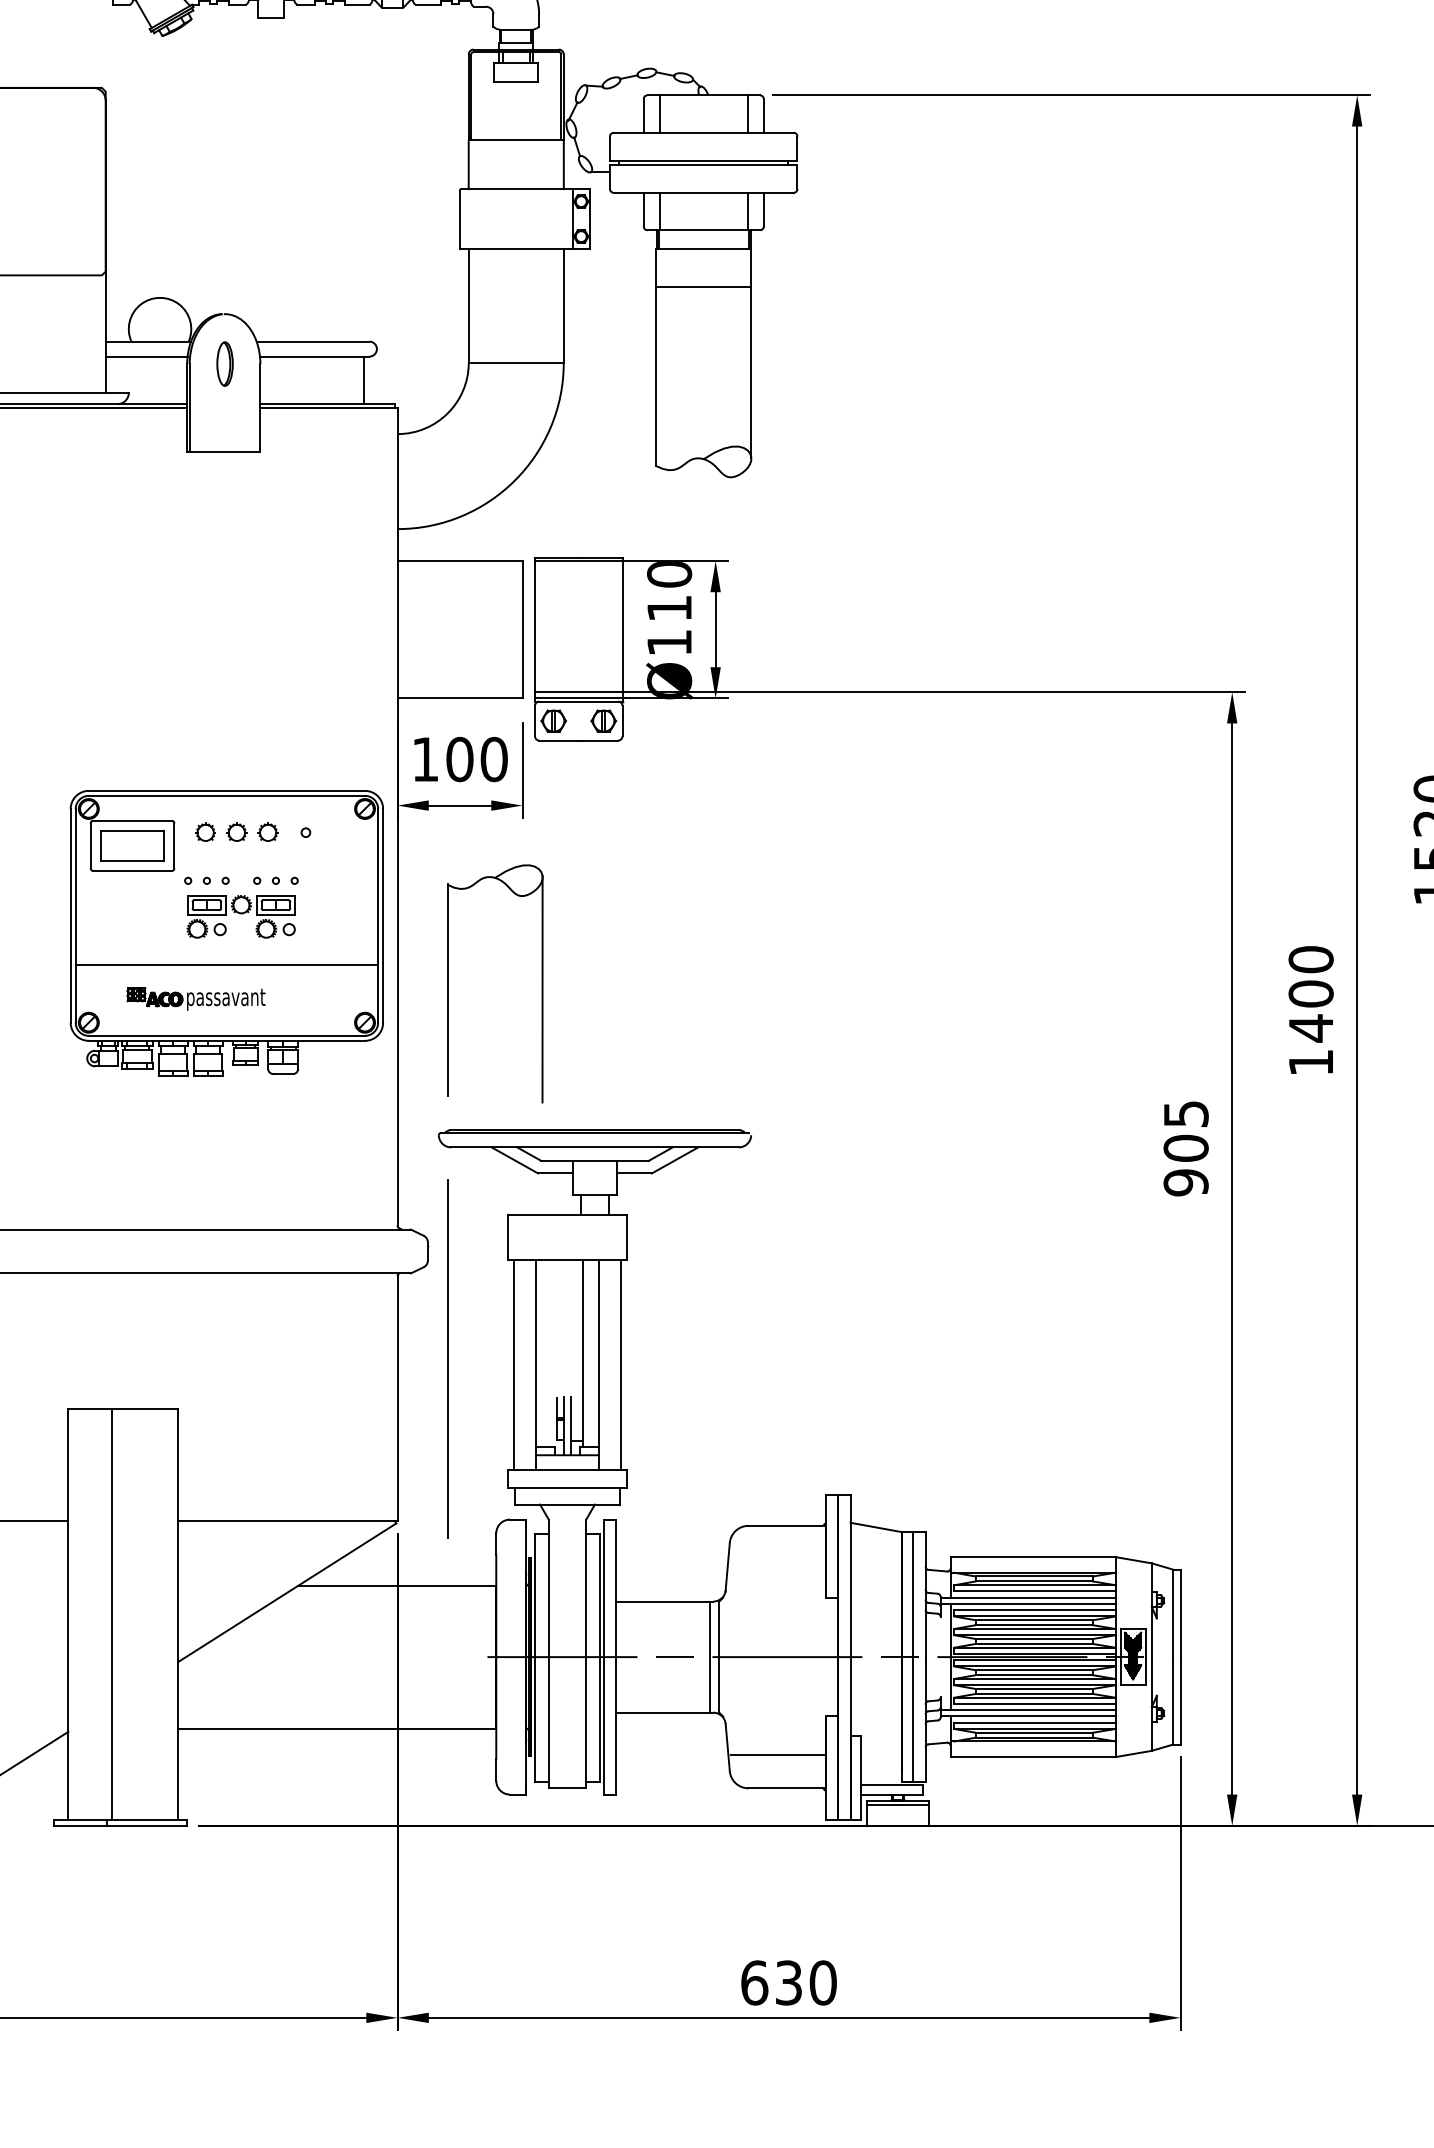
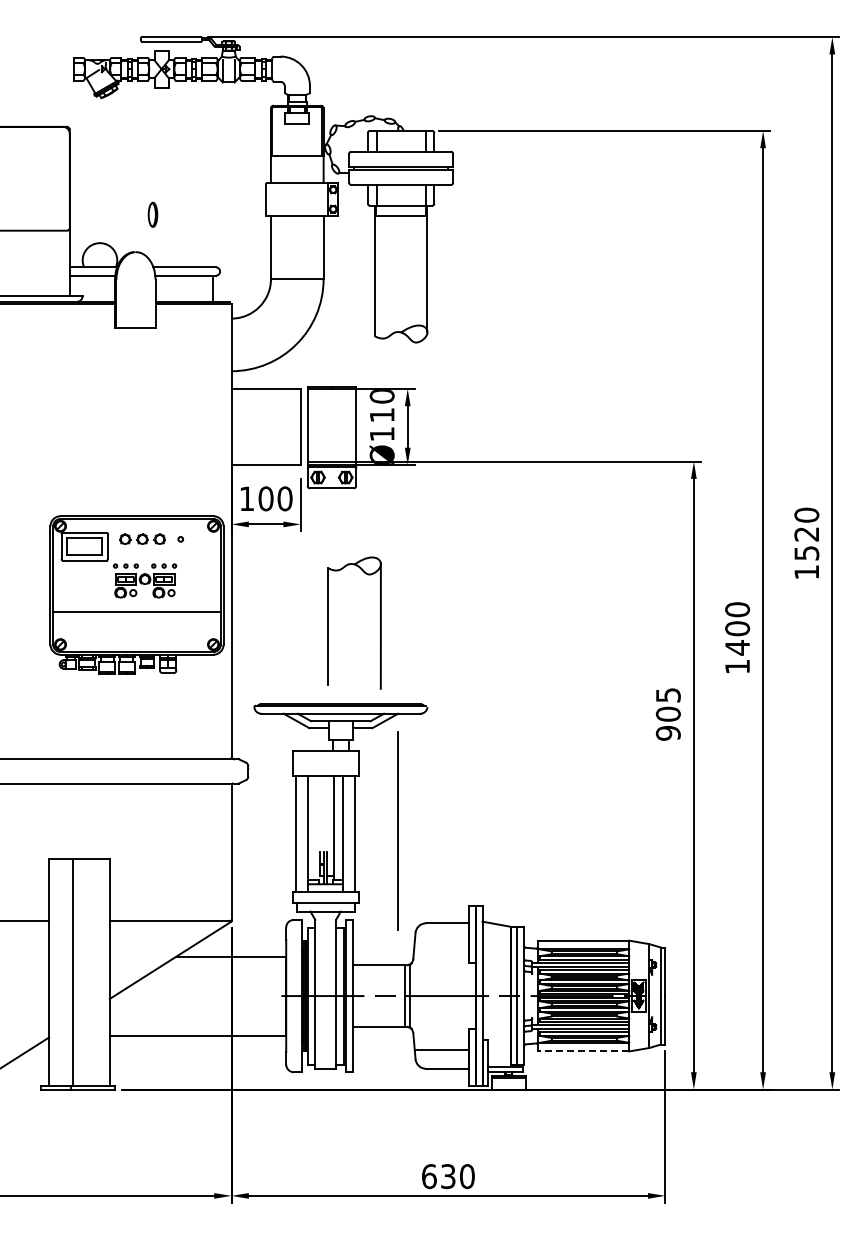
line: (702, 285) -> (400, 236), removed
part: (224, 363) -> (152, 214), moved
part: (448, 982) -> (328, 622), moved
part: (195, 997) -> (119, 630), removed
line: (446, 1358) -> (397, 830), moved
line: (1032, 1757) -> (583, 1051), solid -> dashed

